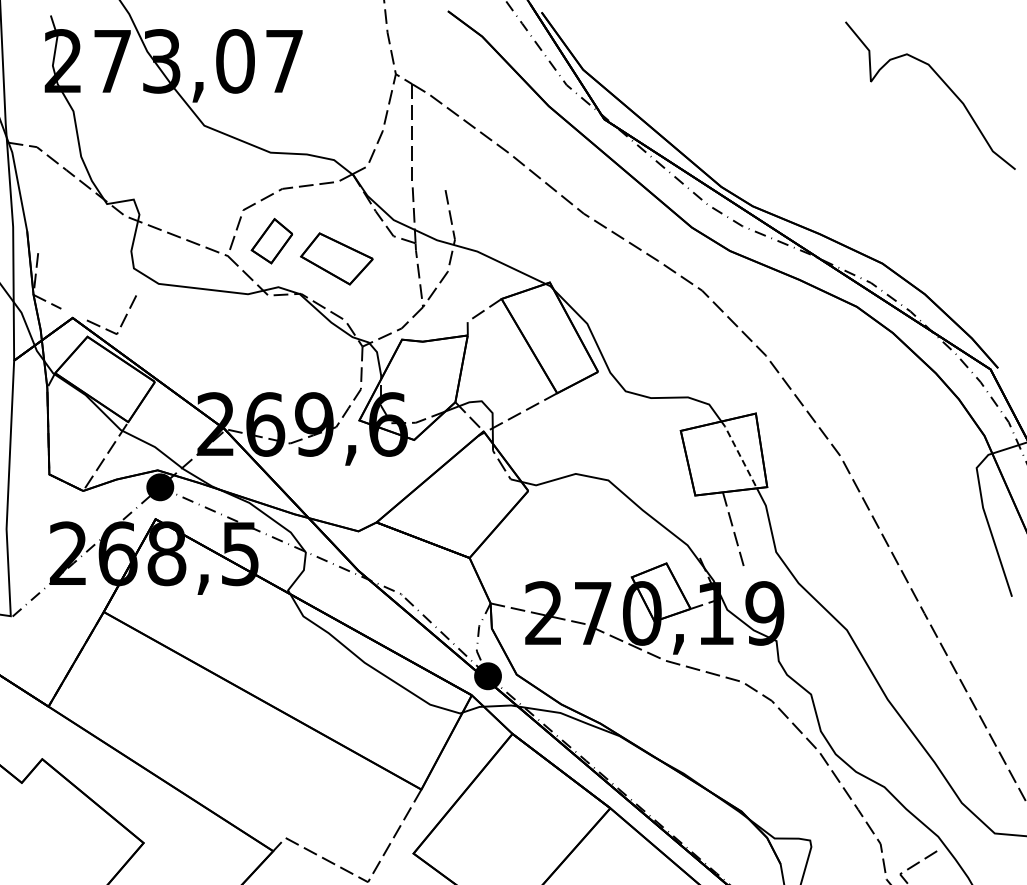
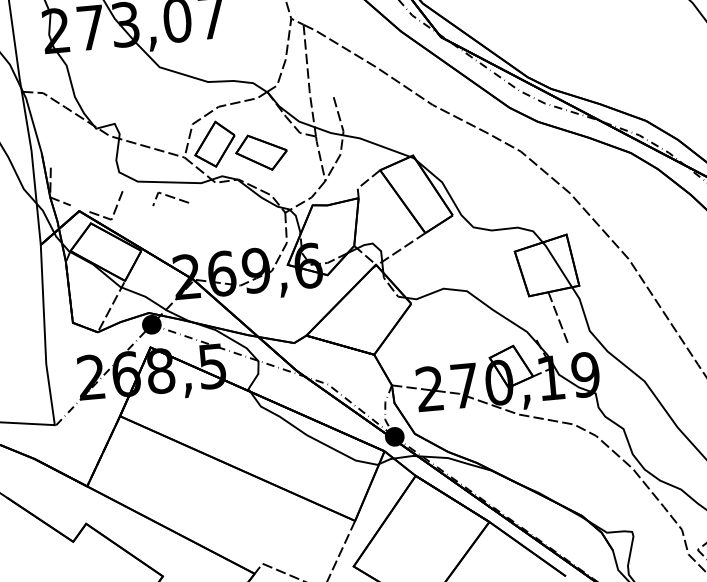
part: (271, 240) -> (214, 143), size x1.43
line: (203, 310) -> (170, 197), added
line: (739, 453) -> (557, 263), dashed -> solid

